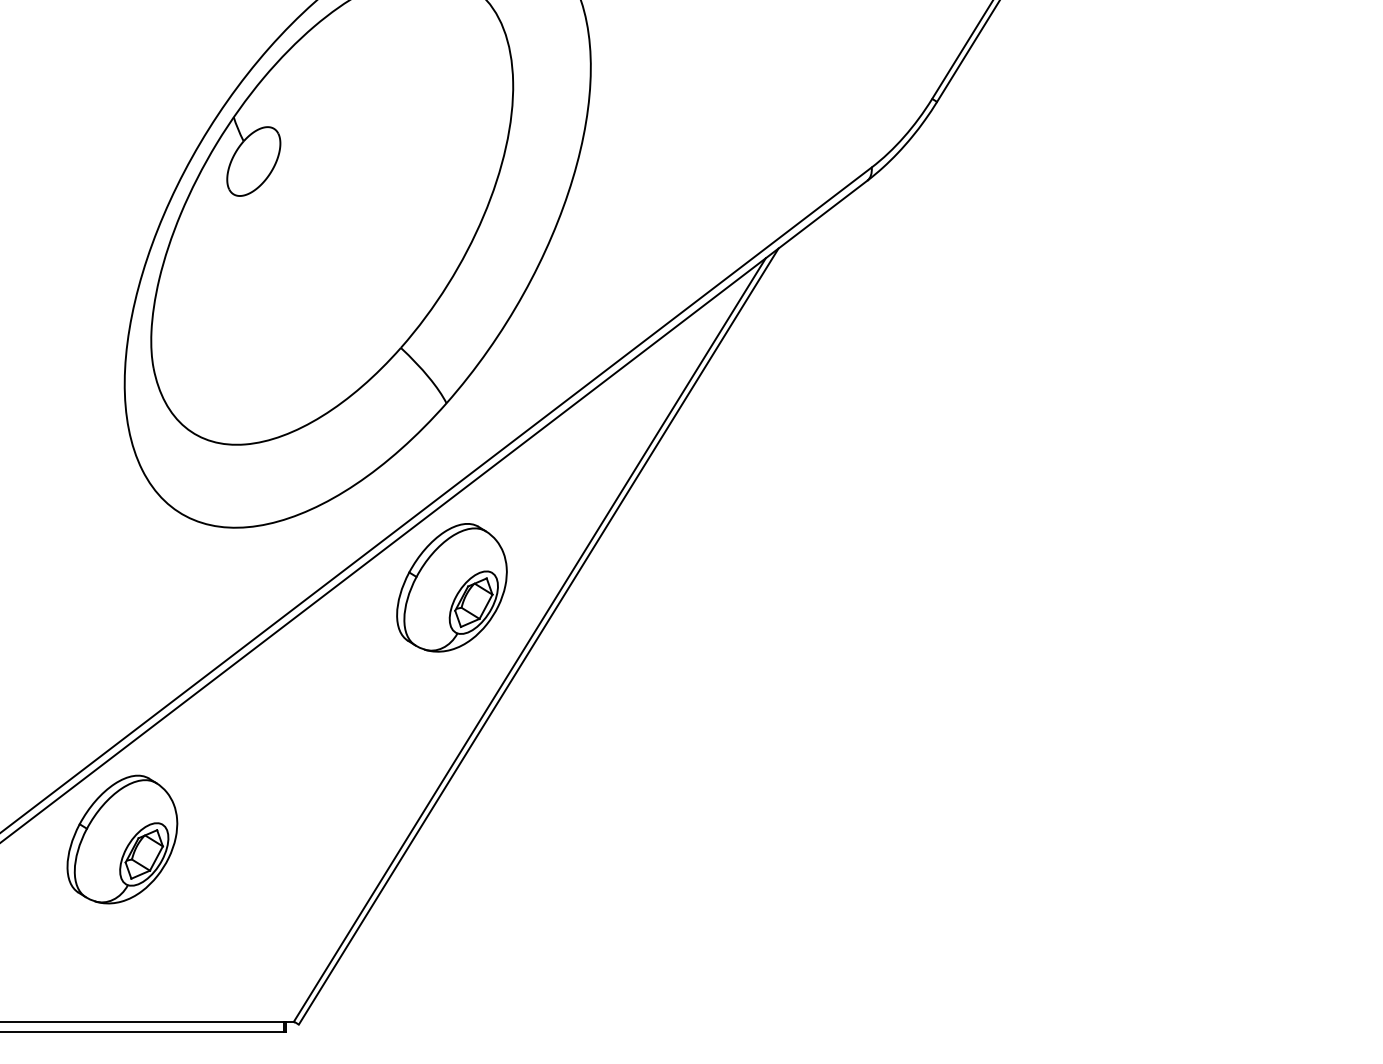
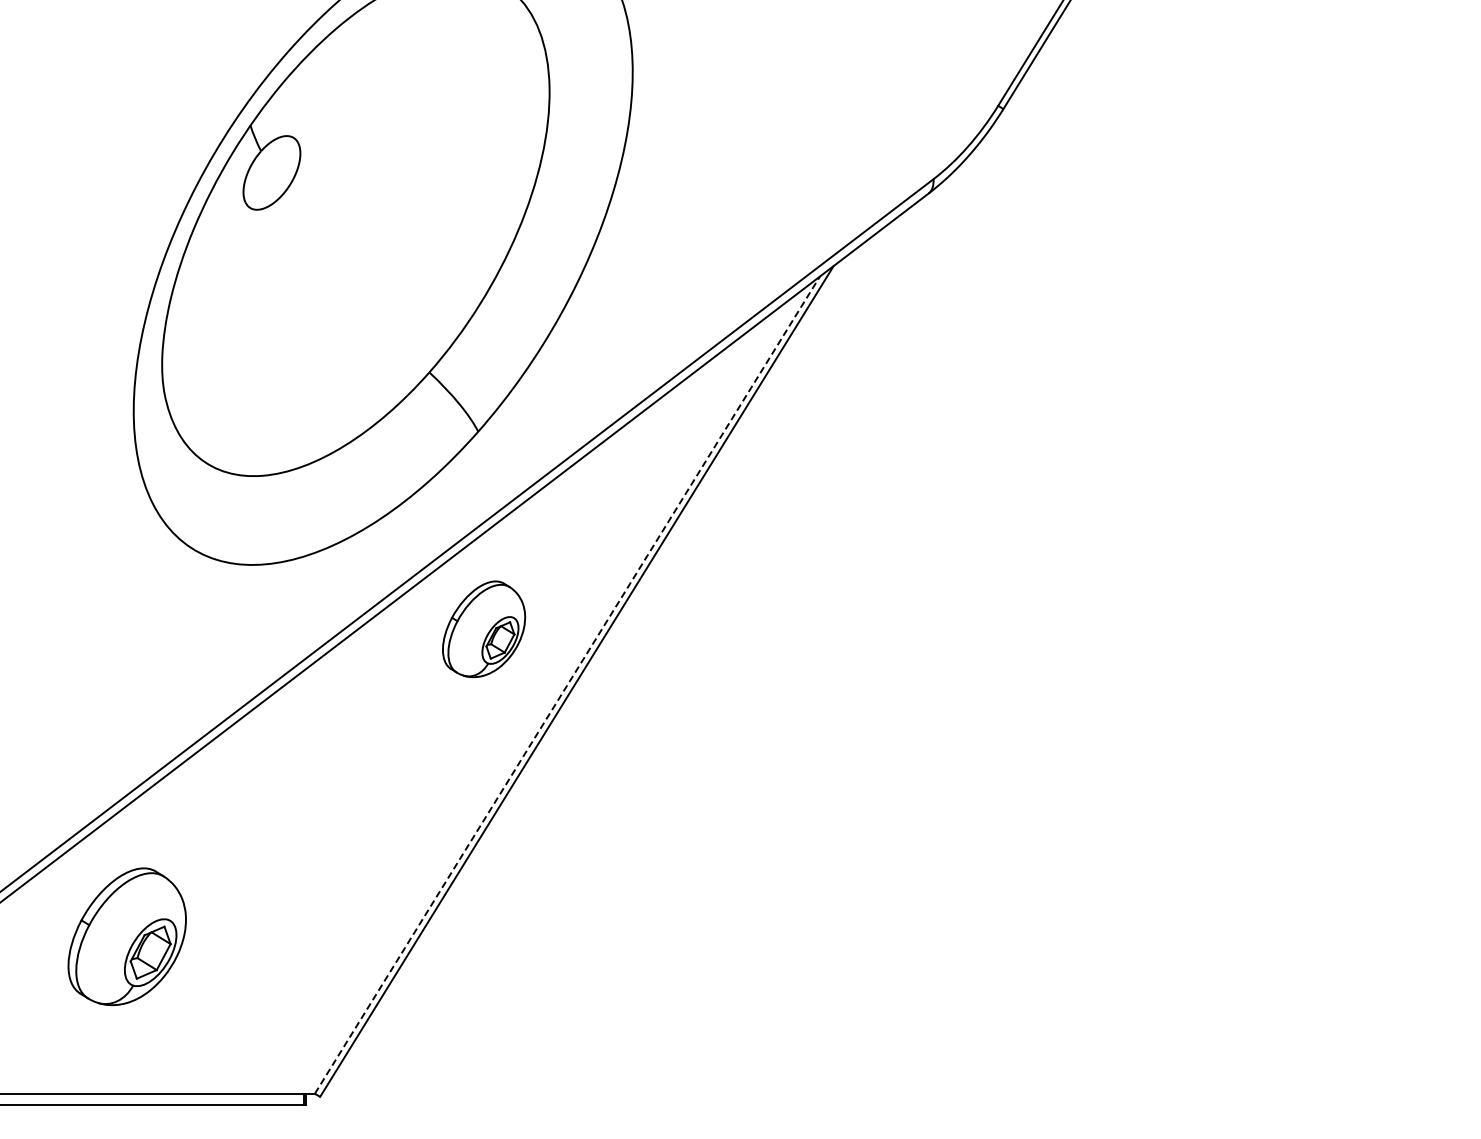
part: (451, 588) -> (483, 629), size x0.7
line: (529, 639) -> (567, 684), solid -> dashed
part: (121, 839) -> (126, 936), moved

